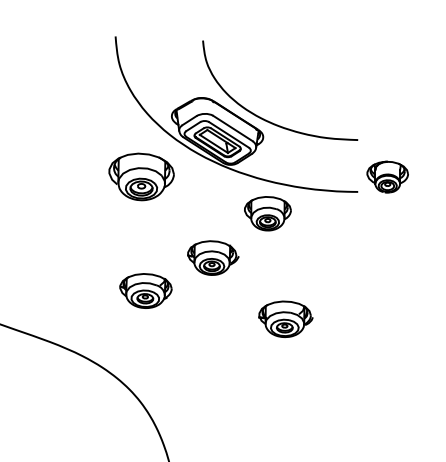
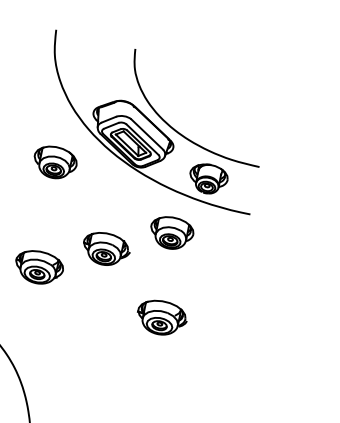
part: (141, 176) -> (55, 162), size x0.71
part: (387, 176) -> (208, 178), moved
part: (267, 213) -> (171, 232), moved

